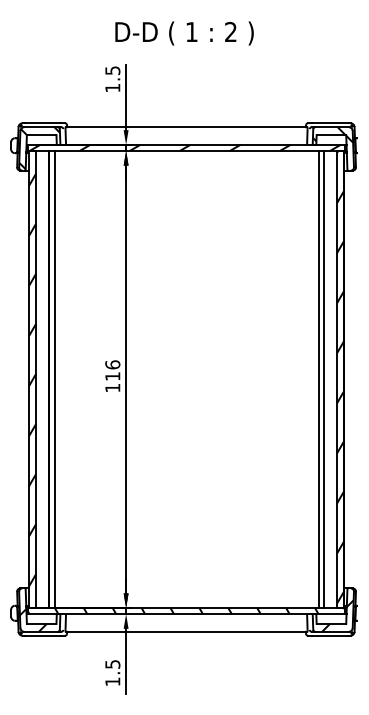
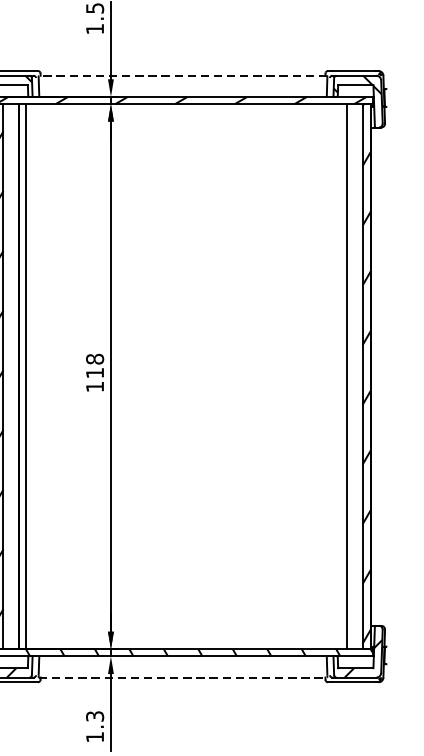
line: (186, 127) -> (182, 76), solid -> dashed
text: (112, 364) -> (94, 358), 116 -> 118
line: (318, 379) -> (340, 376), removed
line: (186, 631) -> (182, 677), solid -> dashed
text: (112, 664) -> (94, 716), 1.5 -> 1.3

